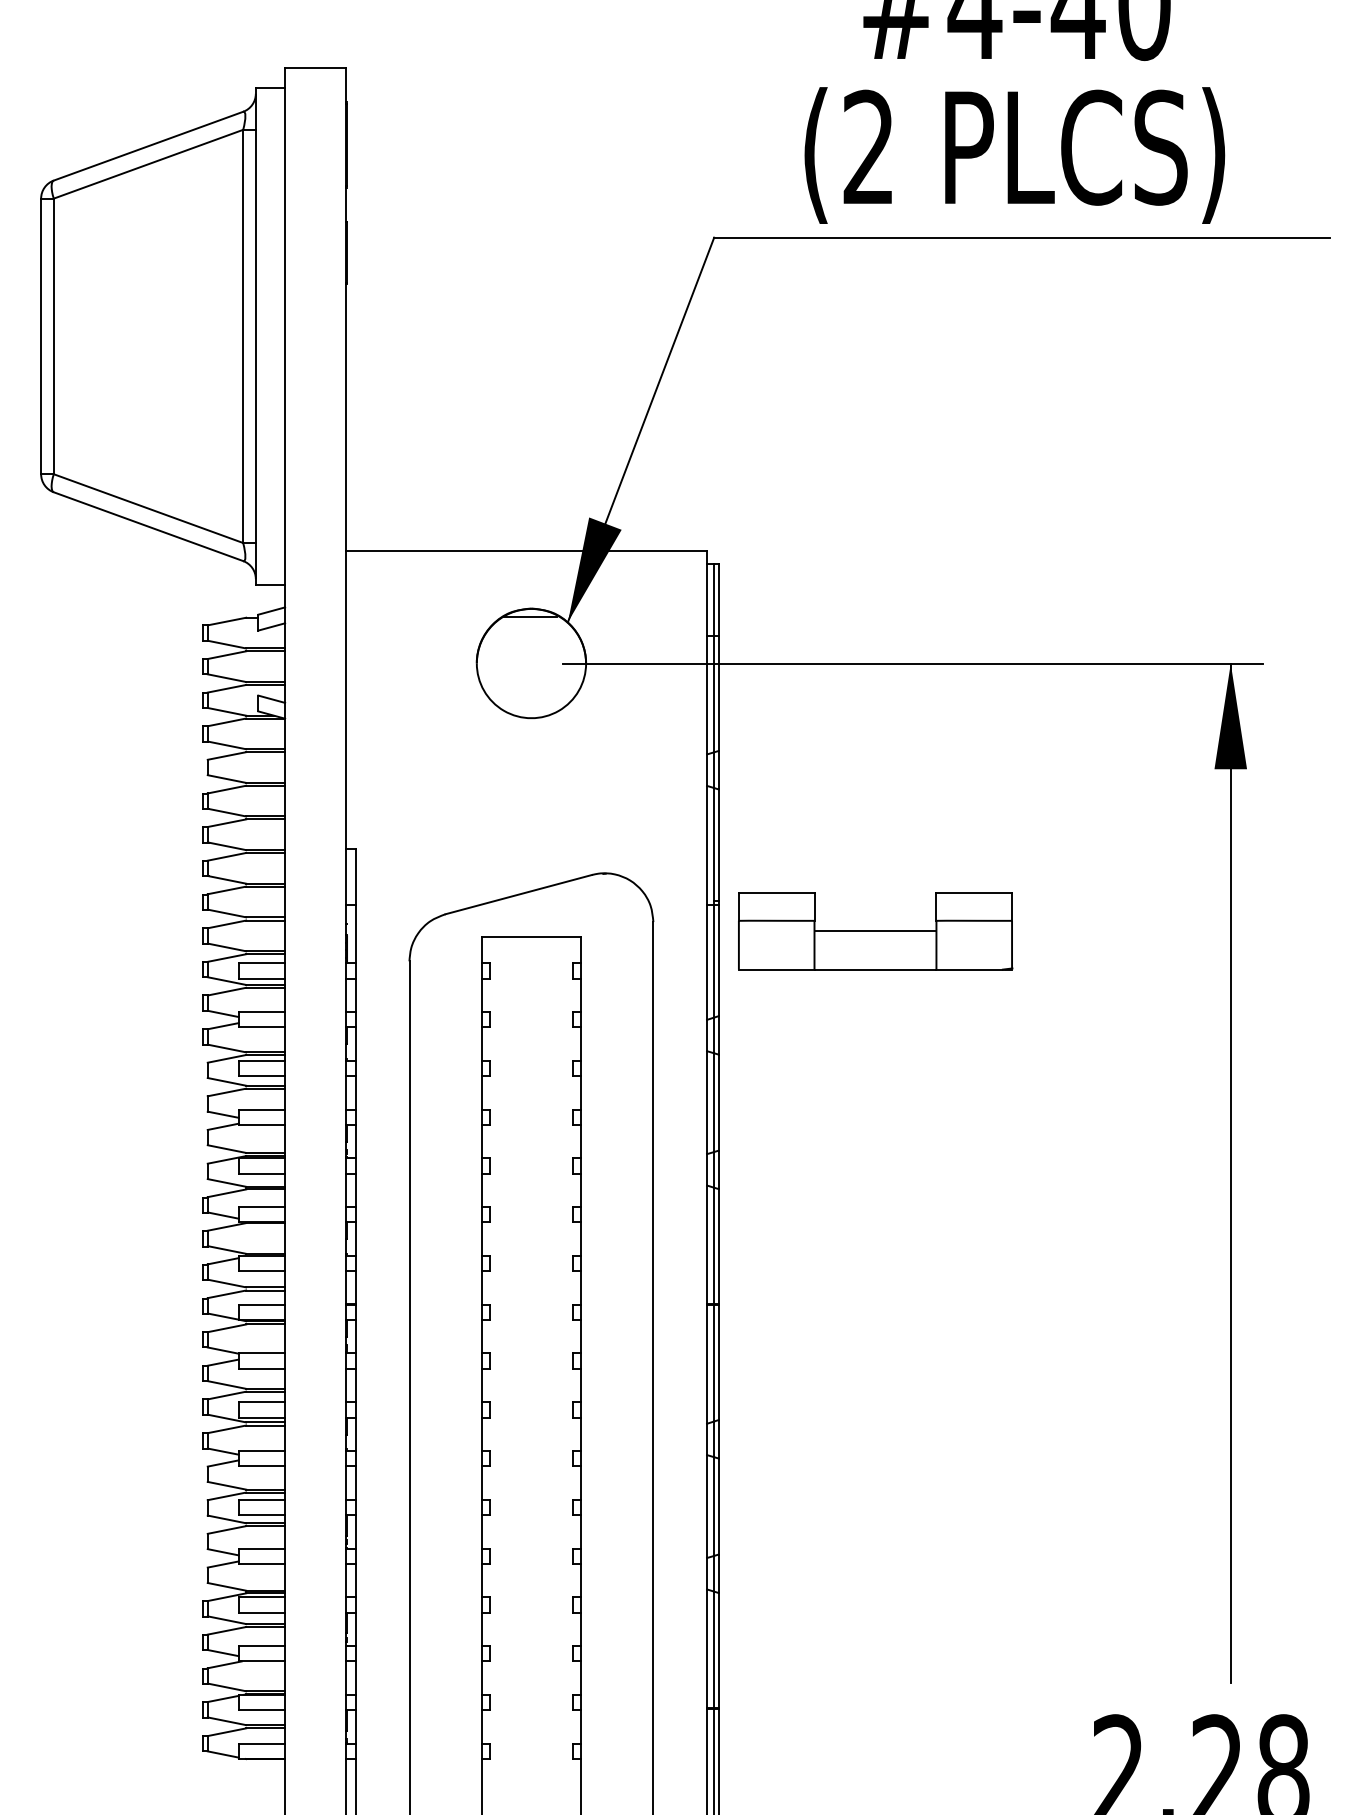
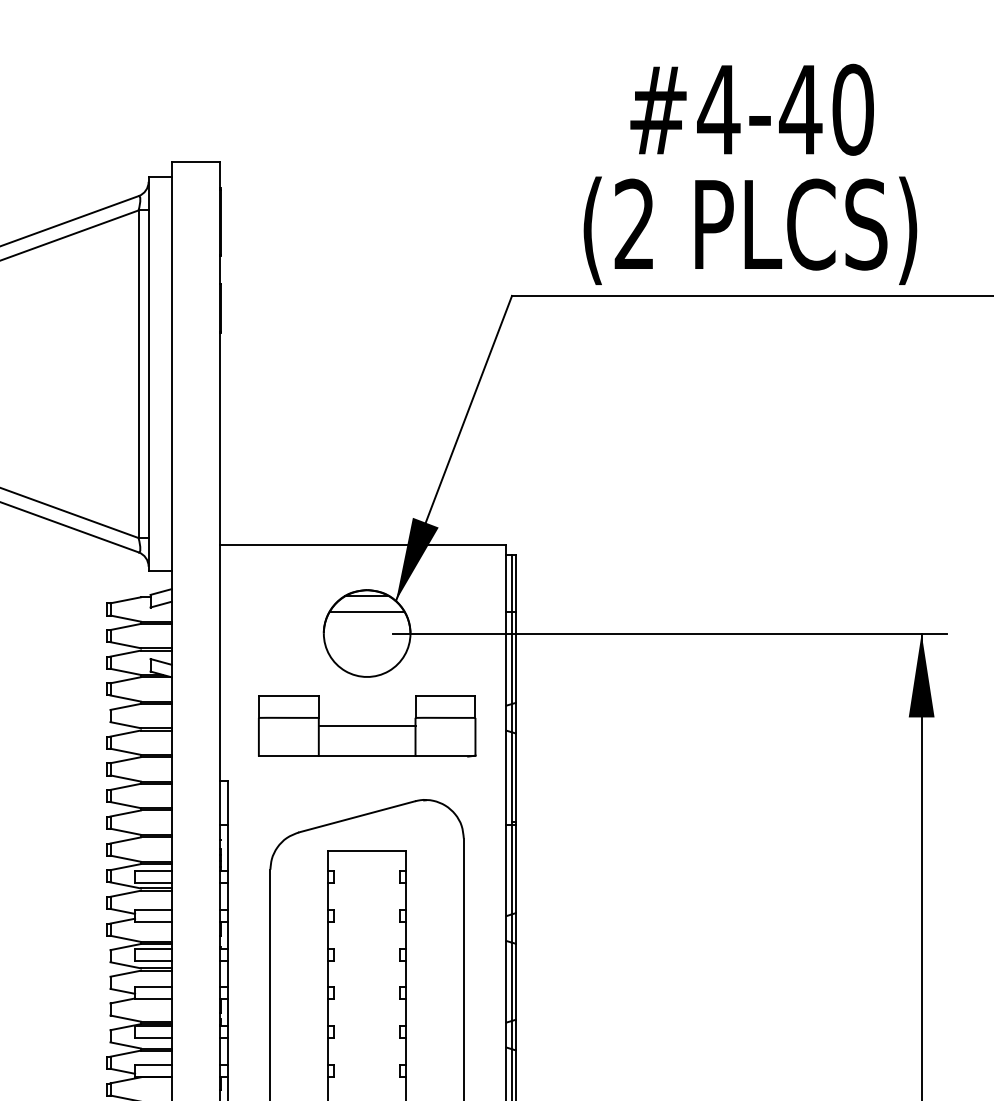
line: (531, 635) -> (367, 611), added
part: (875, 931) -> (367, 726), moved

